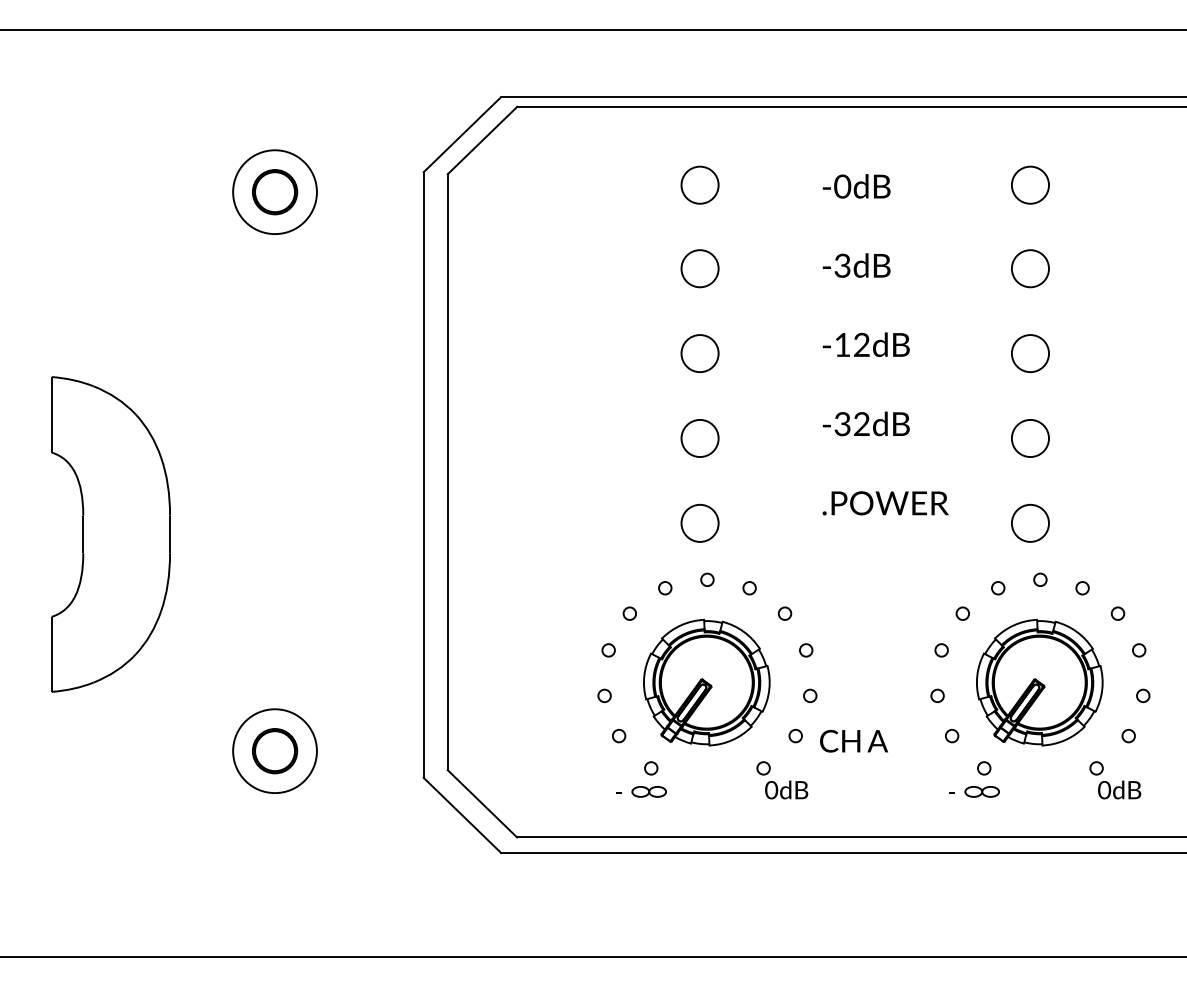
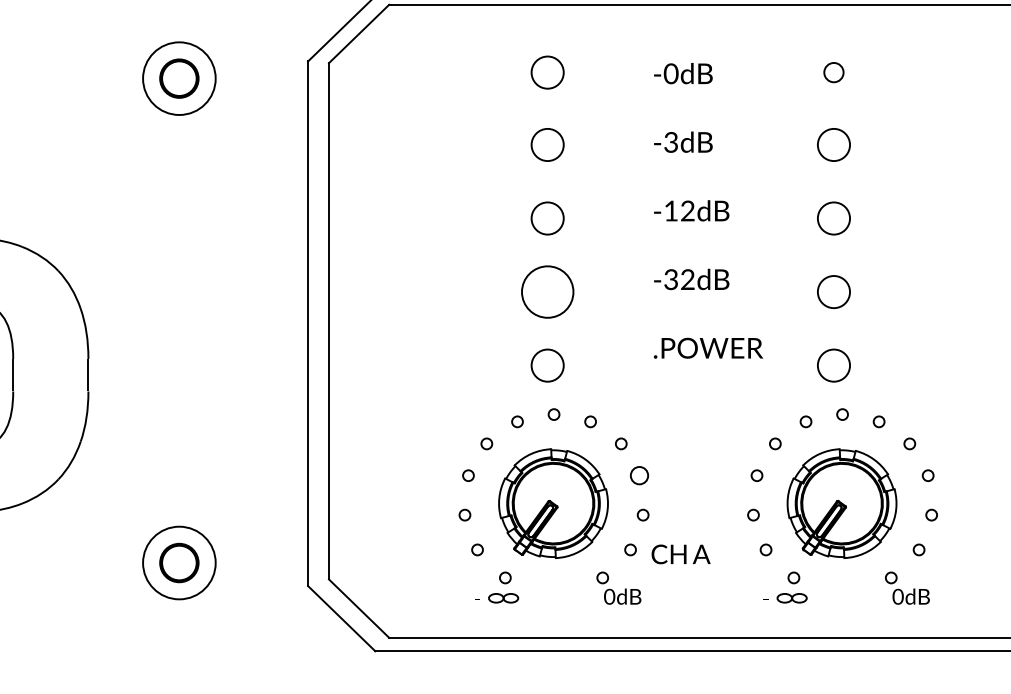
circle: (1030, 184) -> (833, 71), size x0.6
circle: (699, 438) -> (547, 292), size x1.6
circle: (806, 650) -> (639, 475), size x1.6

